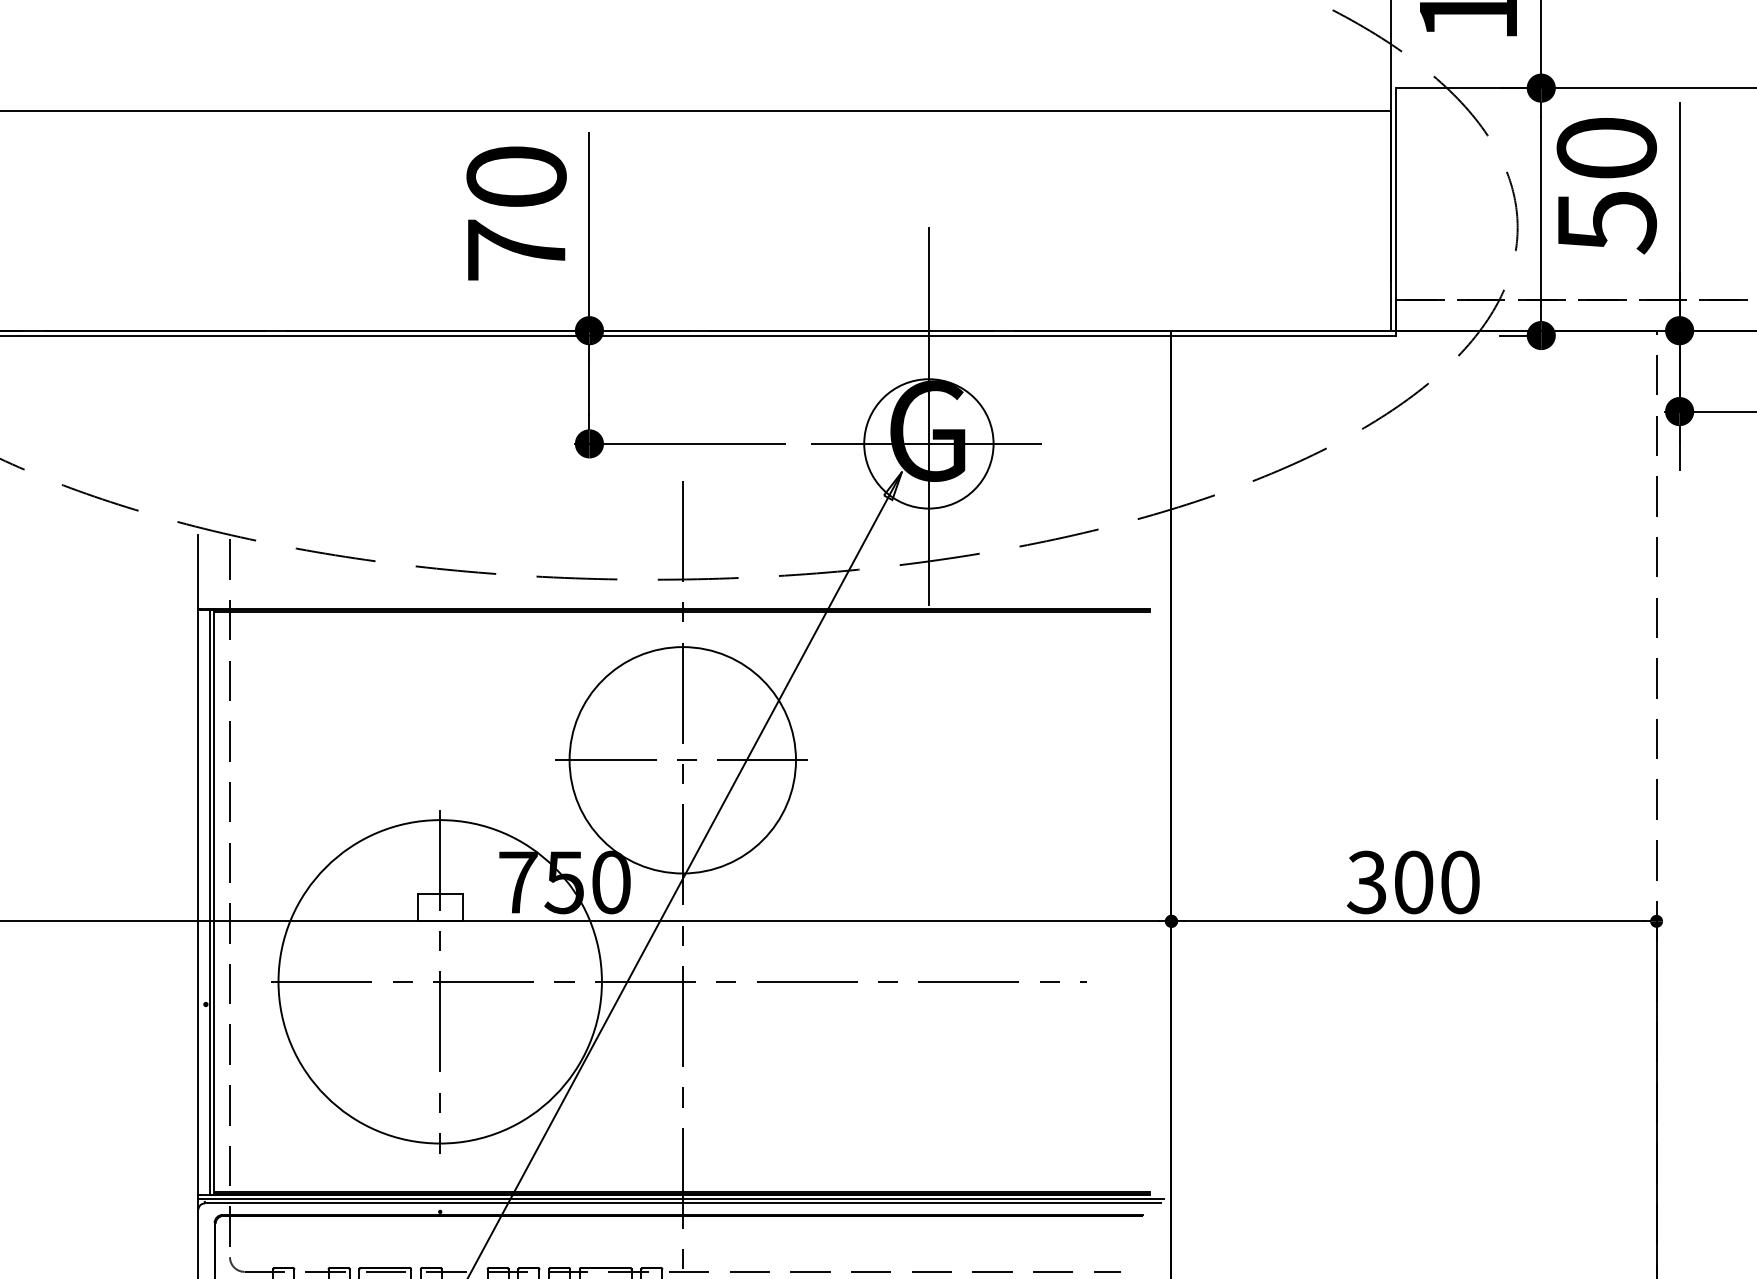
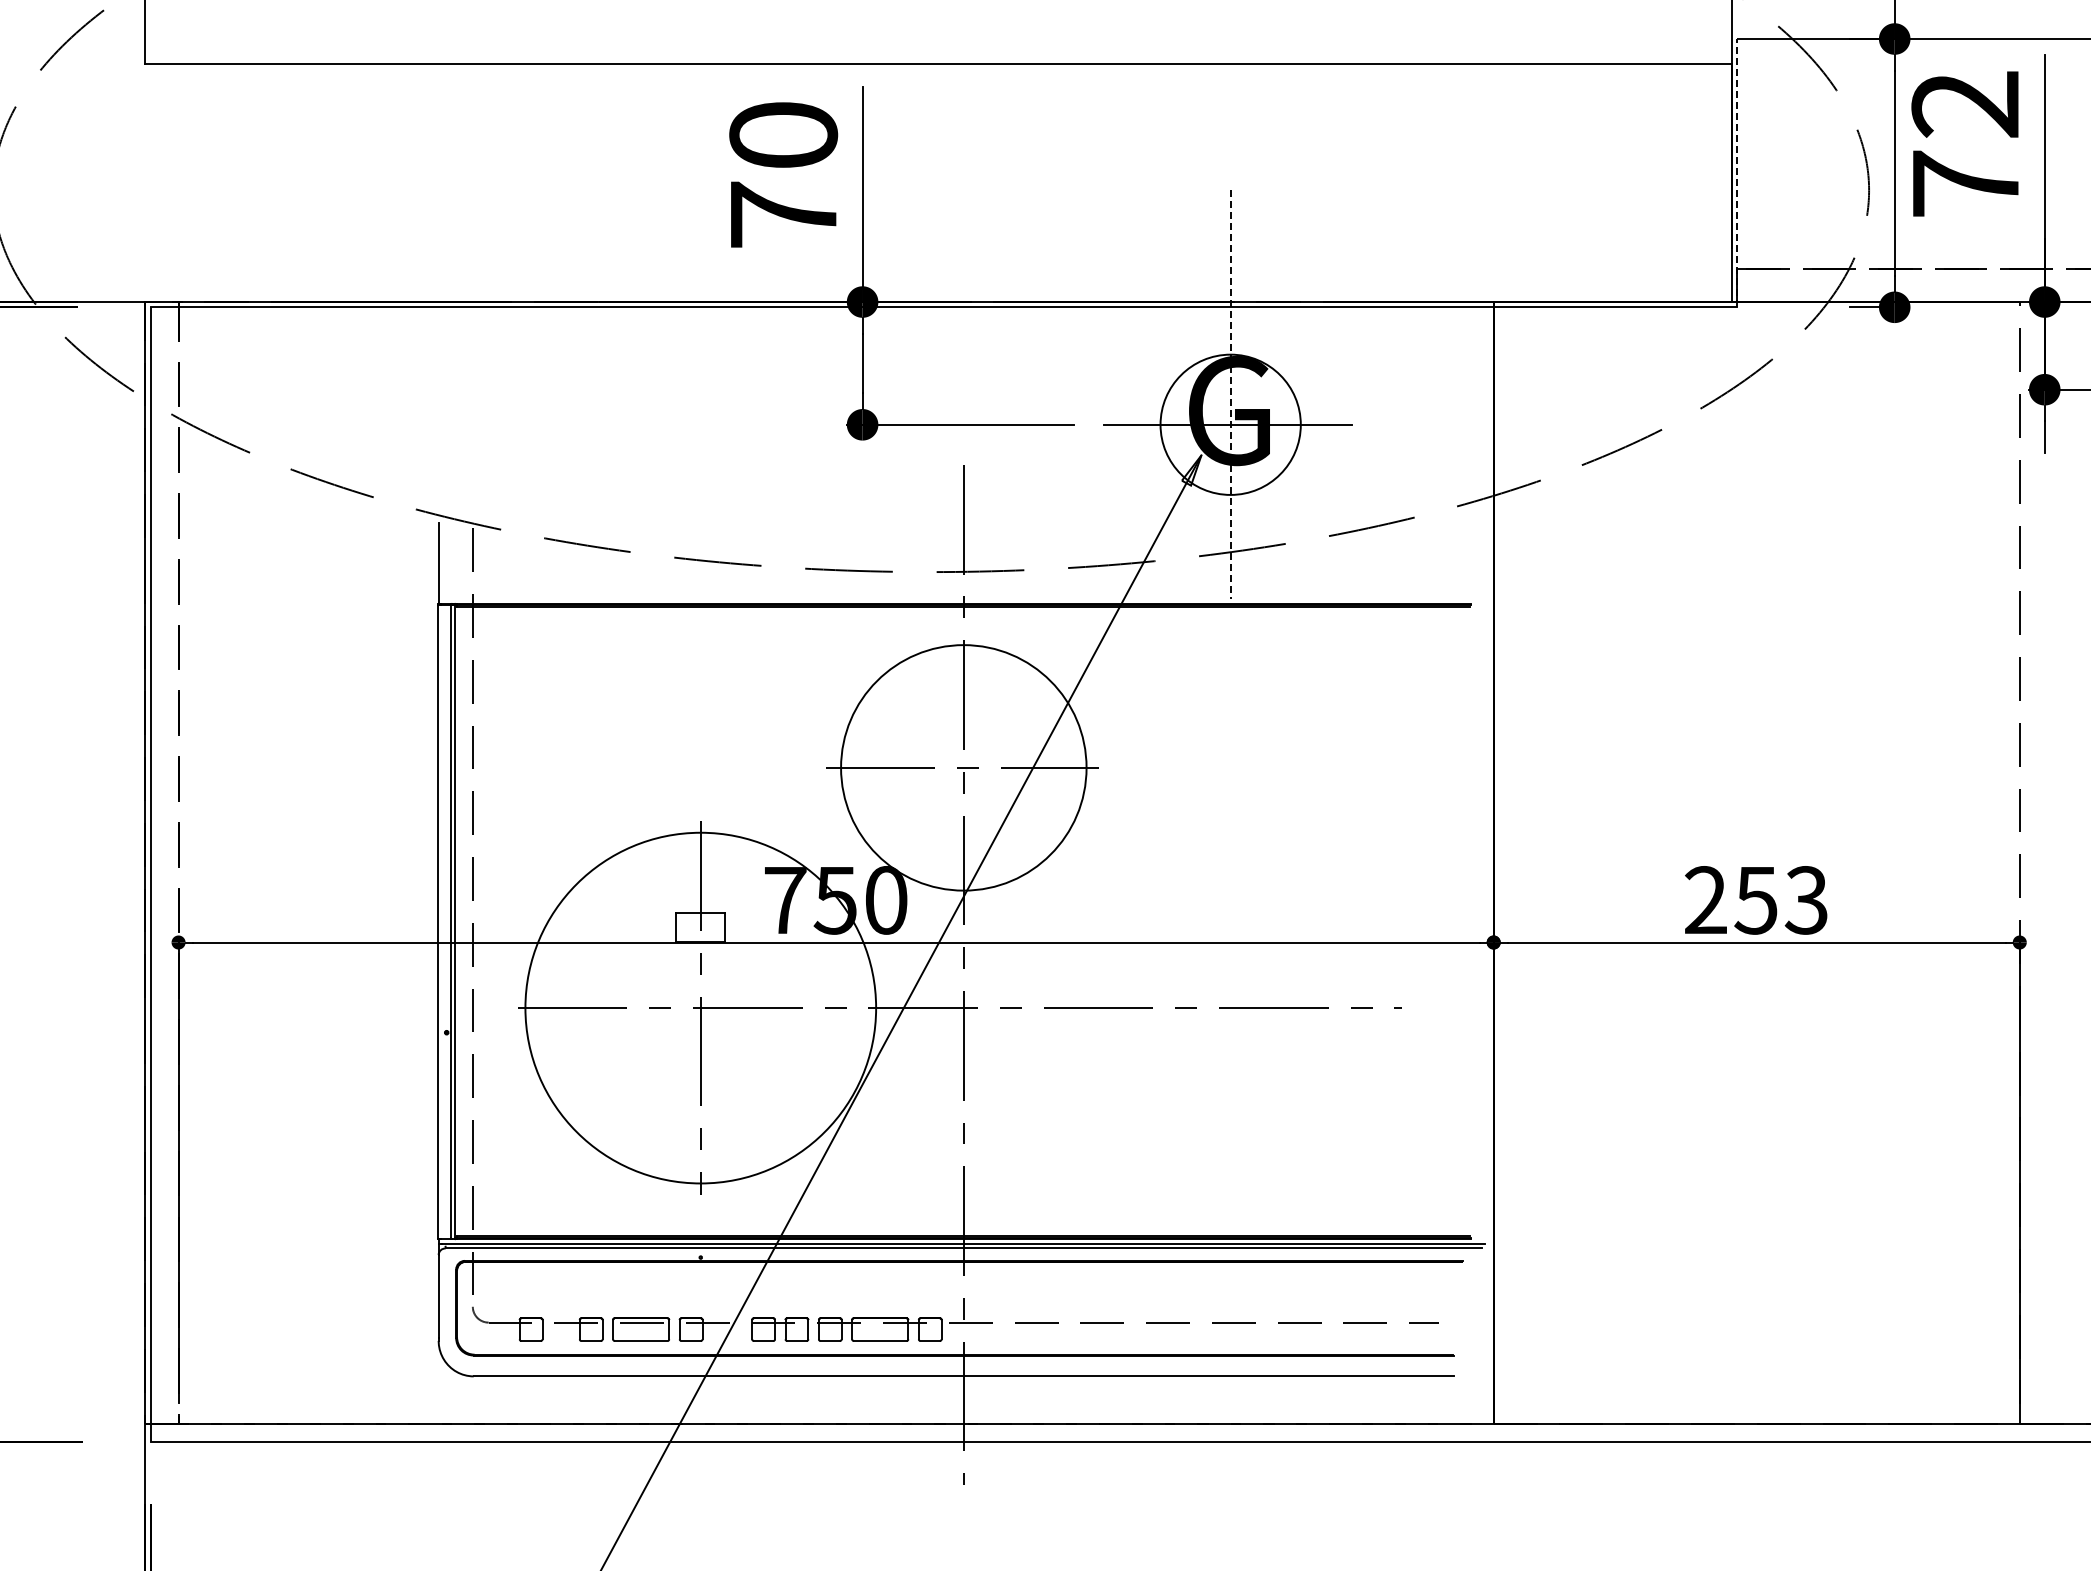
text: (1606, 186) -> (1965, 145), 50 -> 72
line: (1396, 211) -> (1737, 172), solid -> dashed
line: (928, 416) -> (1230, 395), solid -> dashed
text: (1412, 882) -> (1755, 900), 300 -> 253

